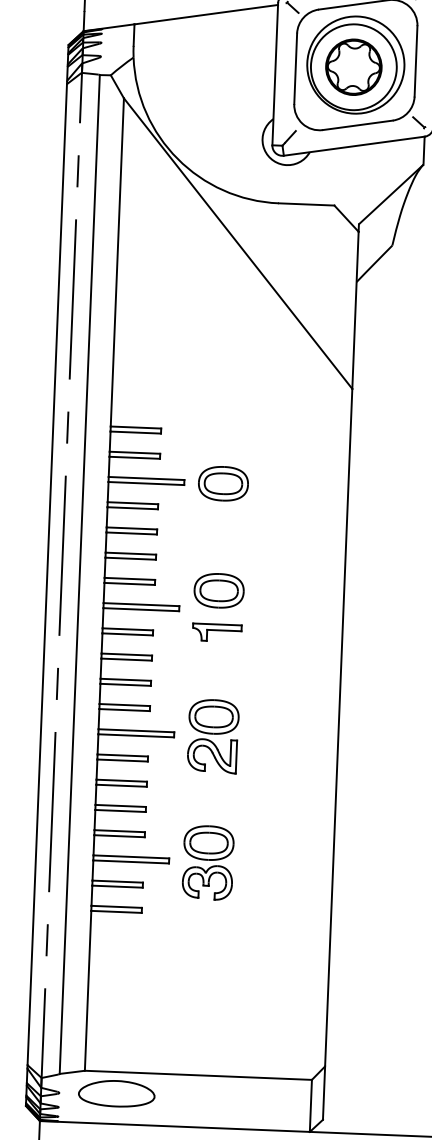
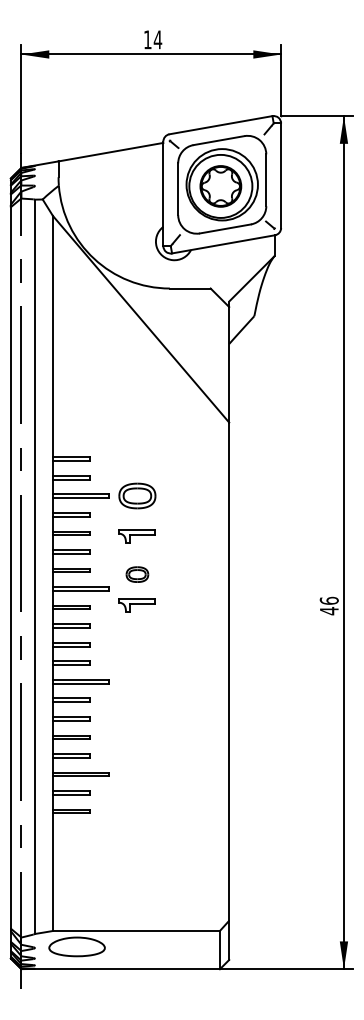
part: (220, 538) -> (136, 536), added
part: (219, 590) -> (137, 574), size x0.6
part: (213, 736) -> (137, 681), removed
part: (208, 862) -> (137, 774), removed

